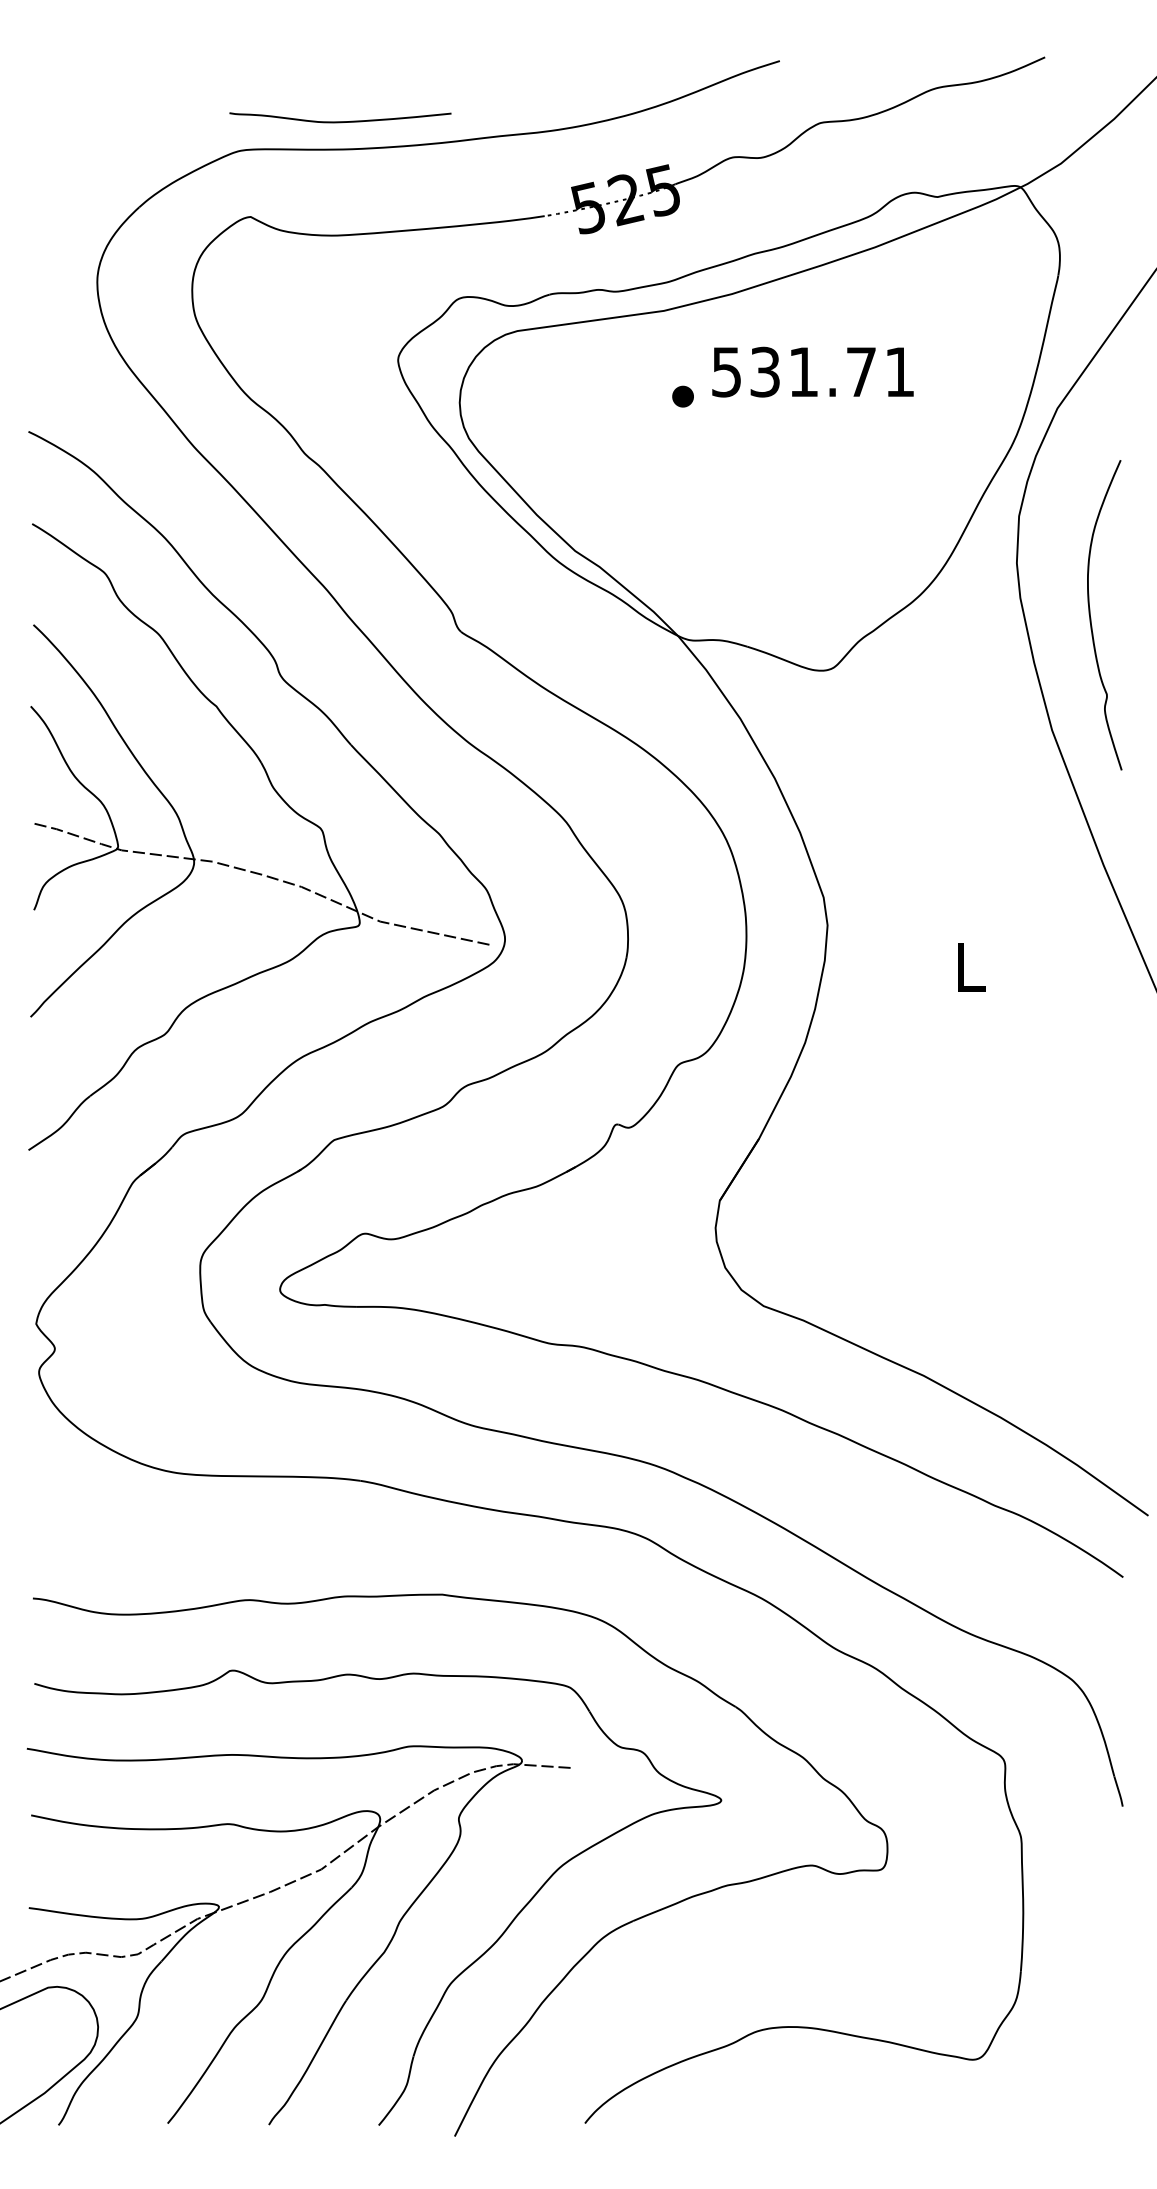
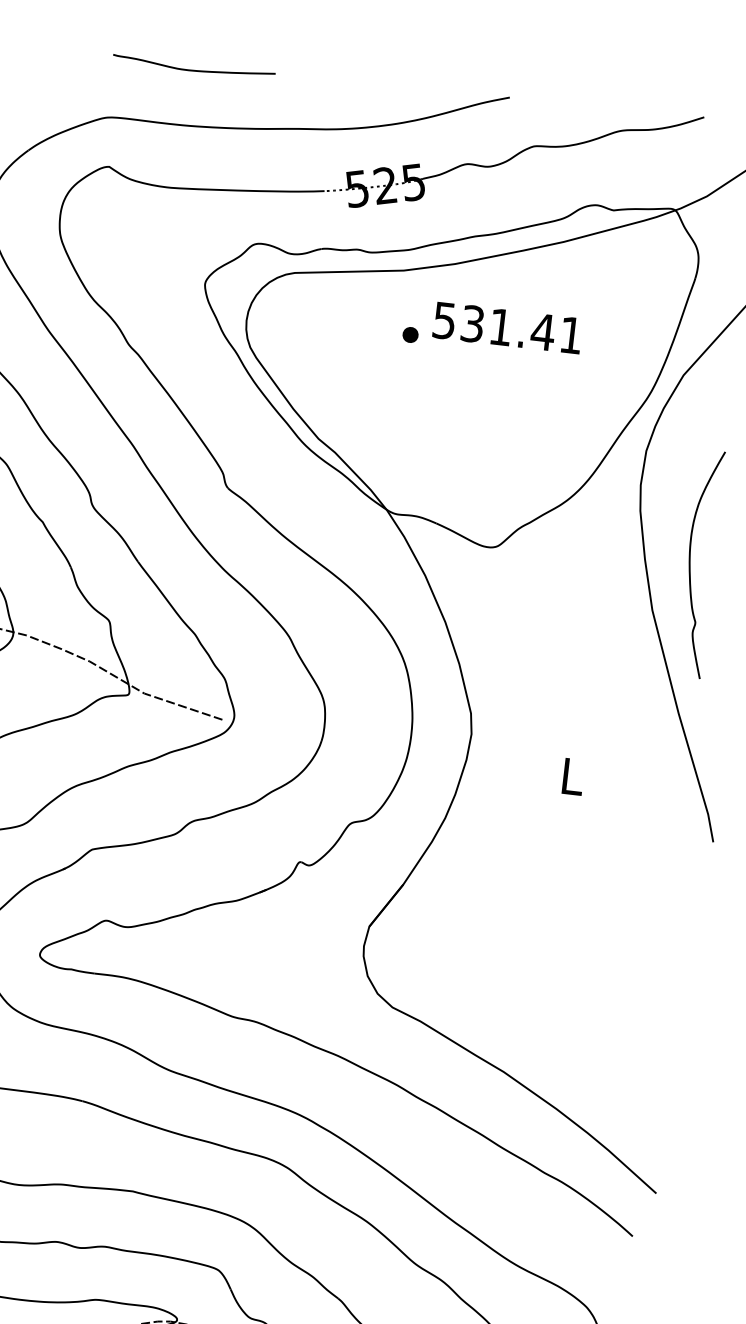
curve: (340, 121) -> (193, 70), moved
text: (861, 371) -> (543, 331), 531.71 -> 531.41
curve: (1091, 617) -> (690, 564), moved

